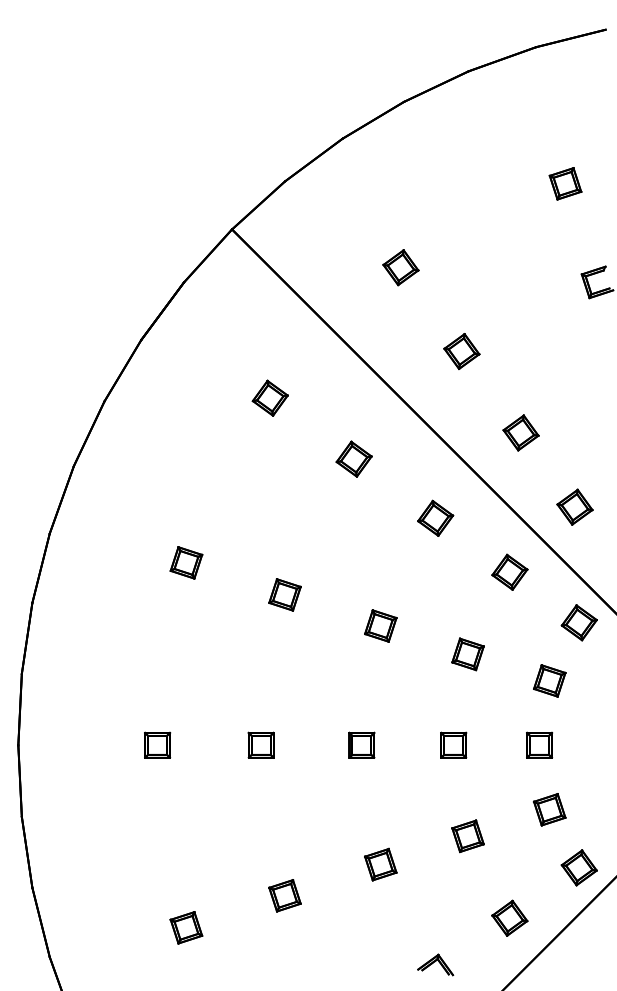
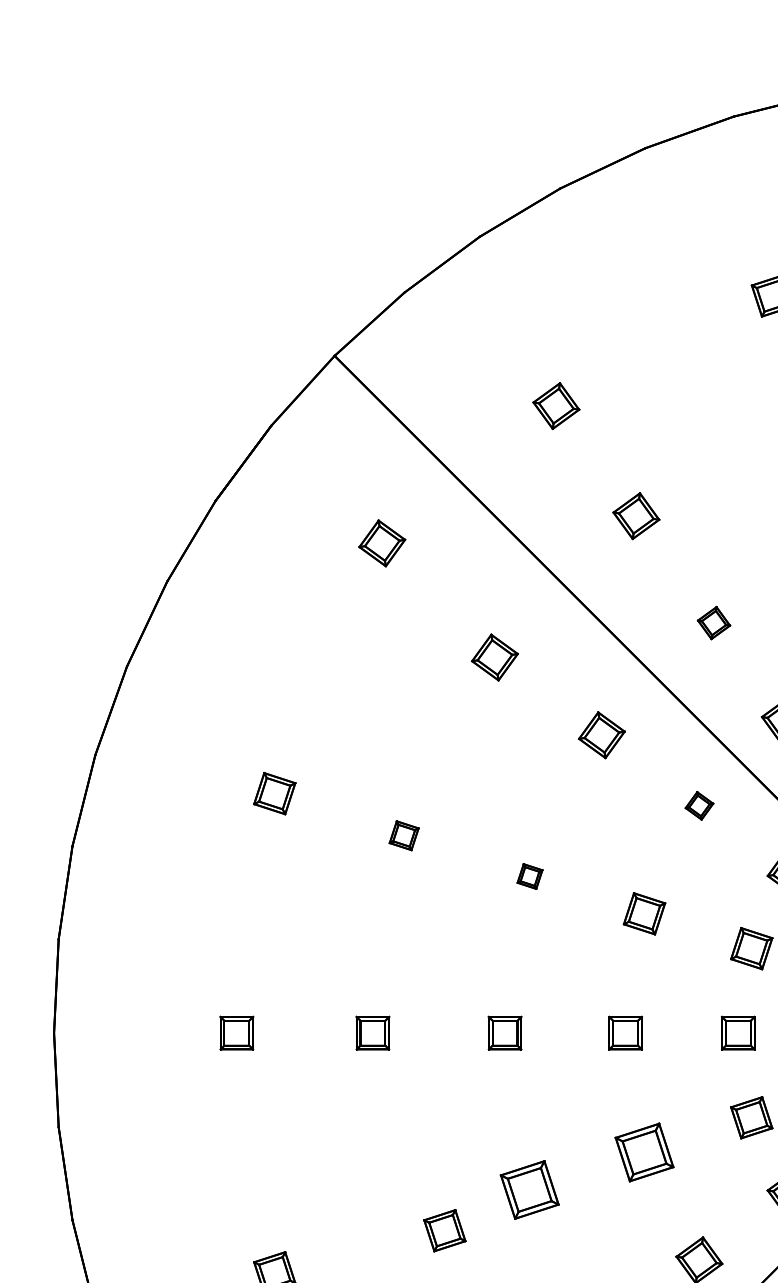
part: (269, 397) -> (381, 542), moved
part: (520, 432) -> (713, 622), size x0.7
part: (509, 571) -> (698, 804), size x0.6
part: (284, 594) -> (403, 835), size x0.7
part: (380, 625) -> (529, 875), size x0.6
part: (467, 836) -> (643, 1152), size x1.4
part: (380, 864) -> (529, 1189), size x1.4
part: (284, 895) -> (444, 1230), moved

